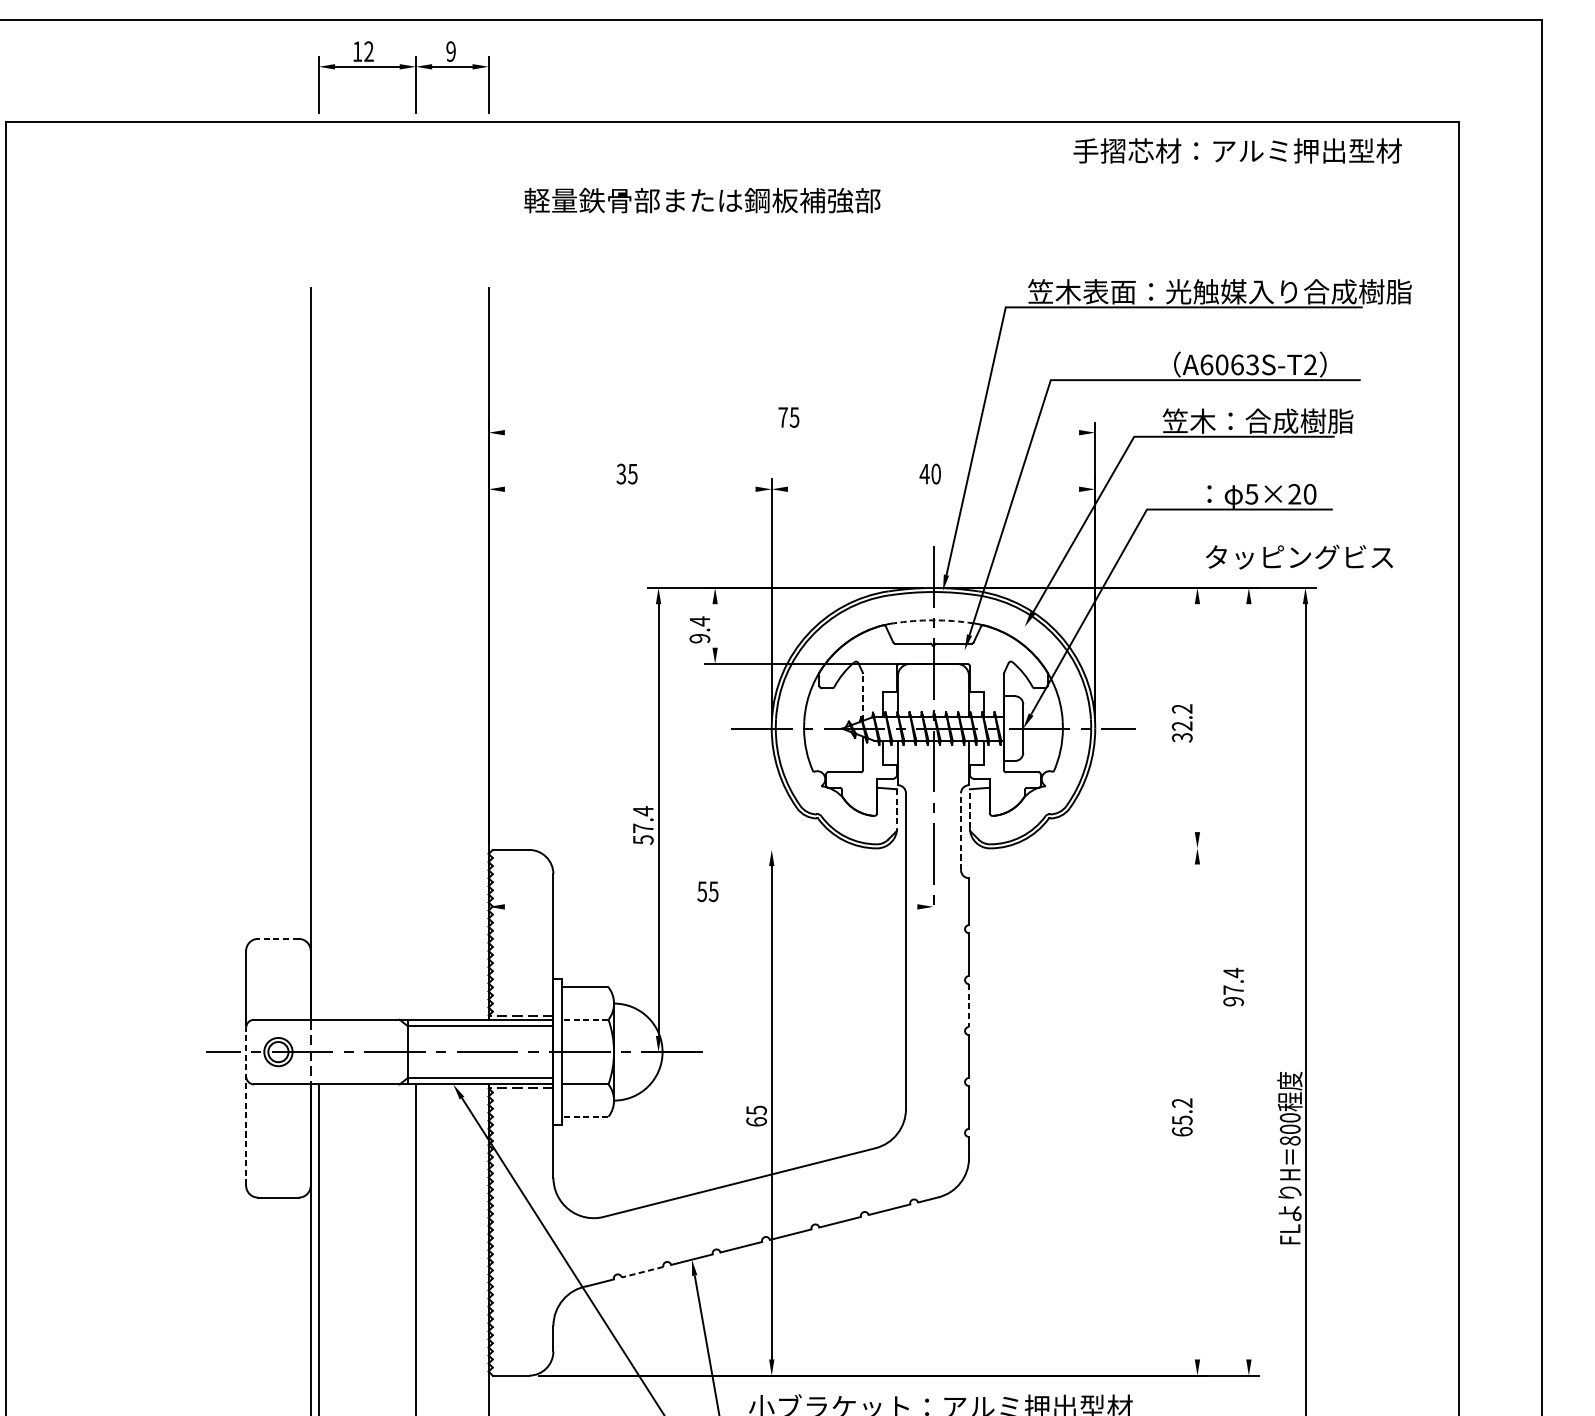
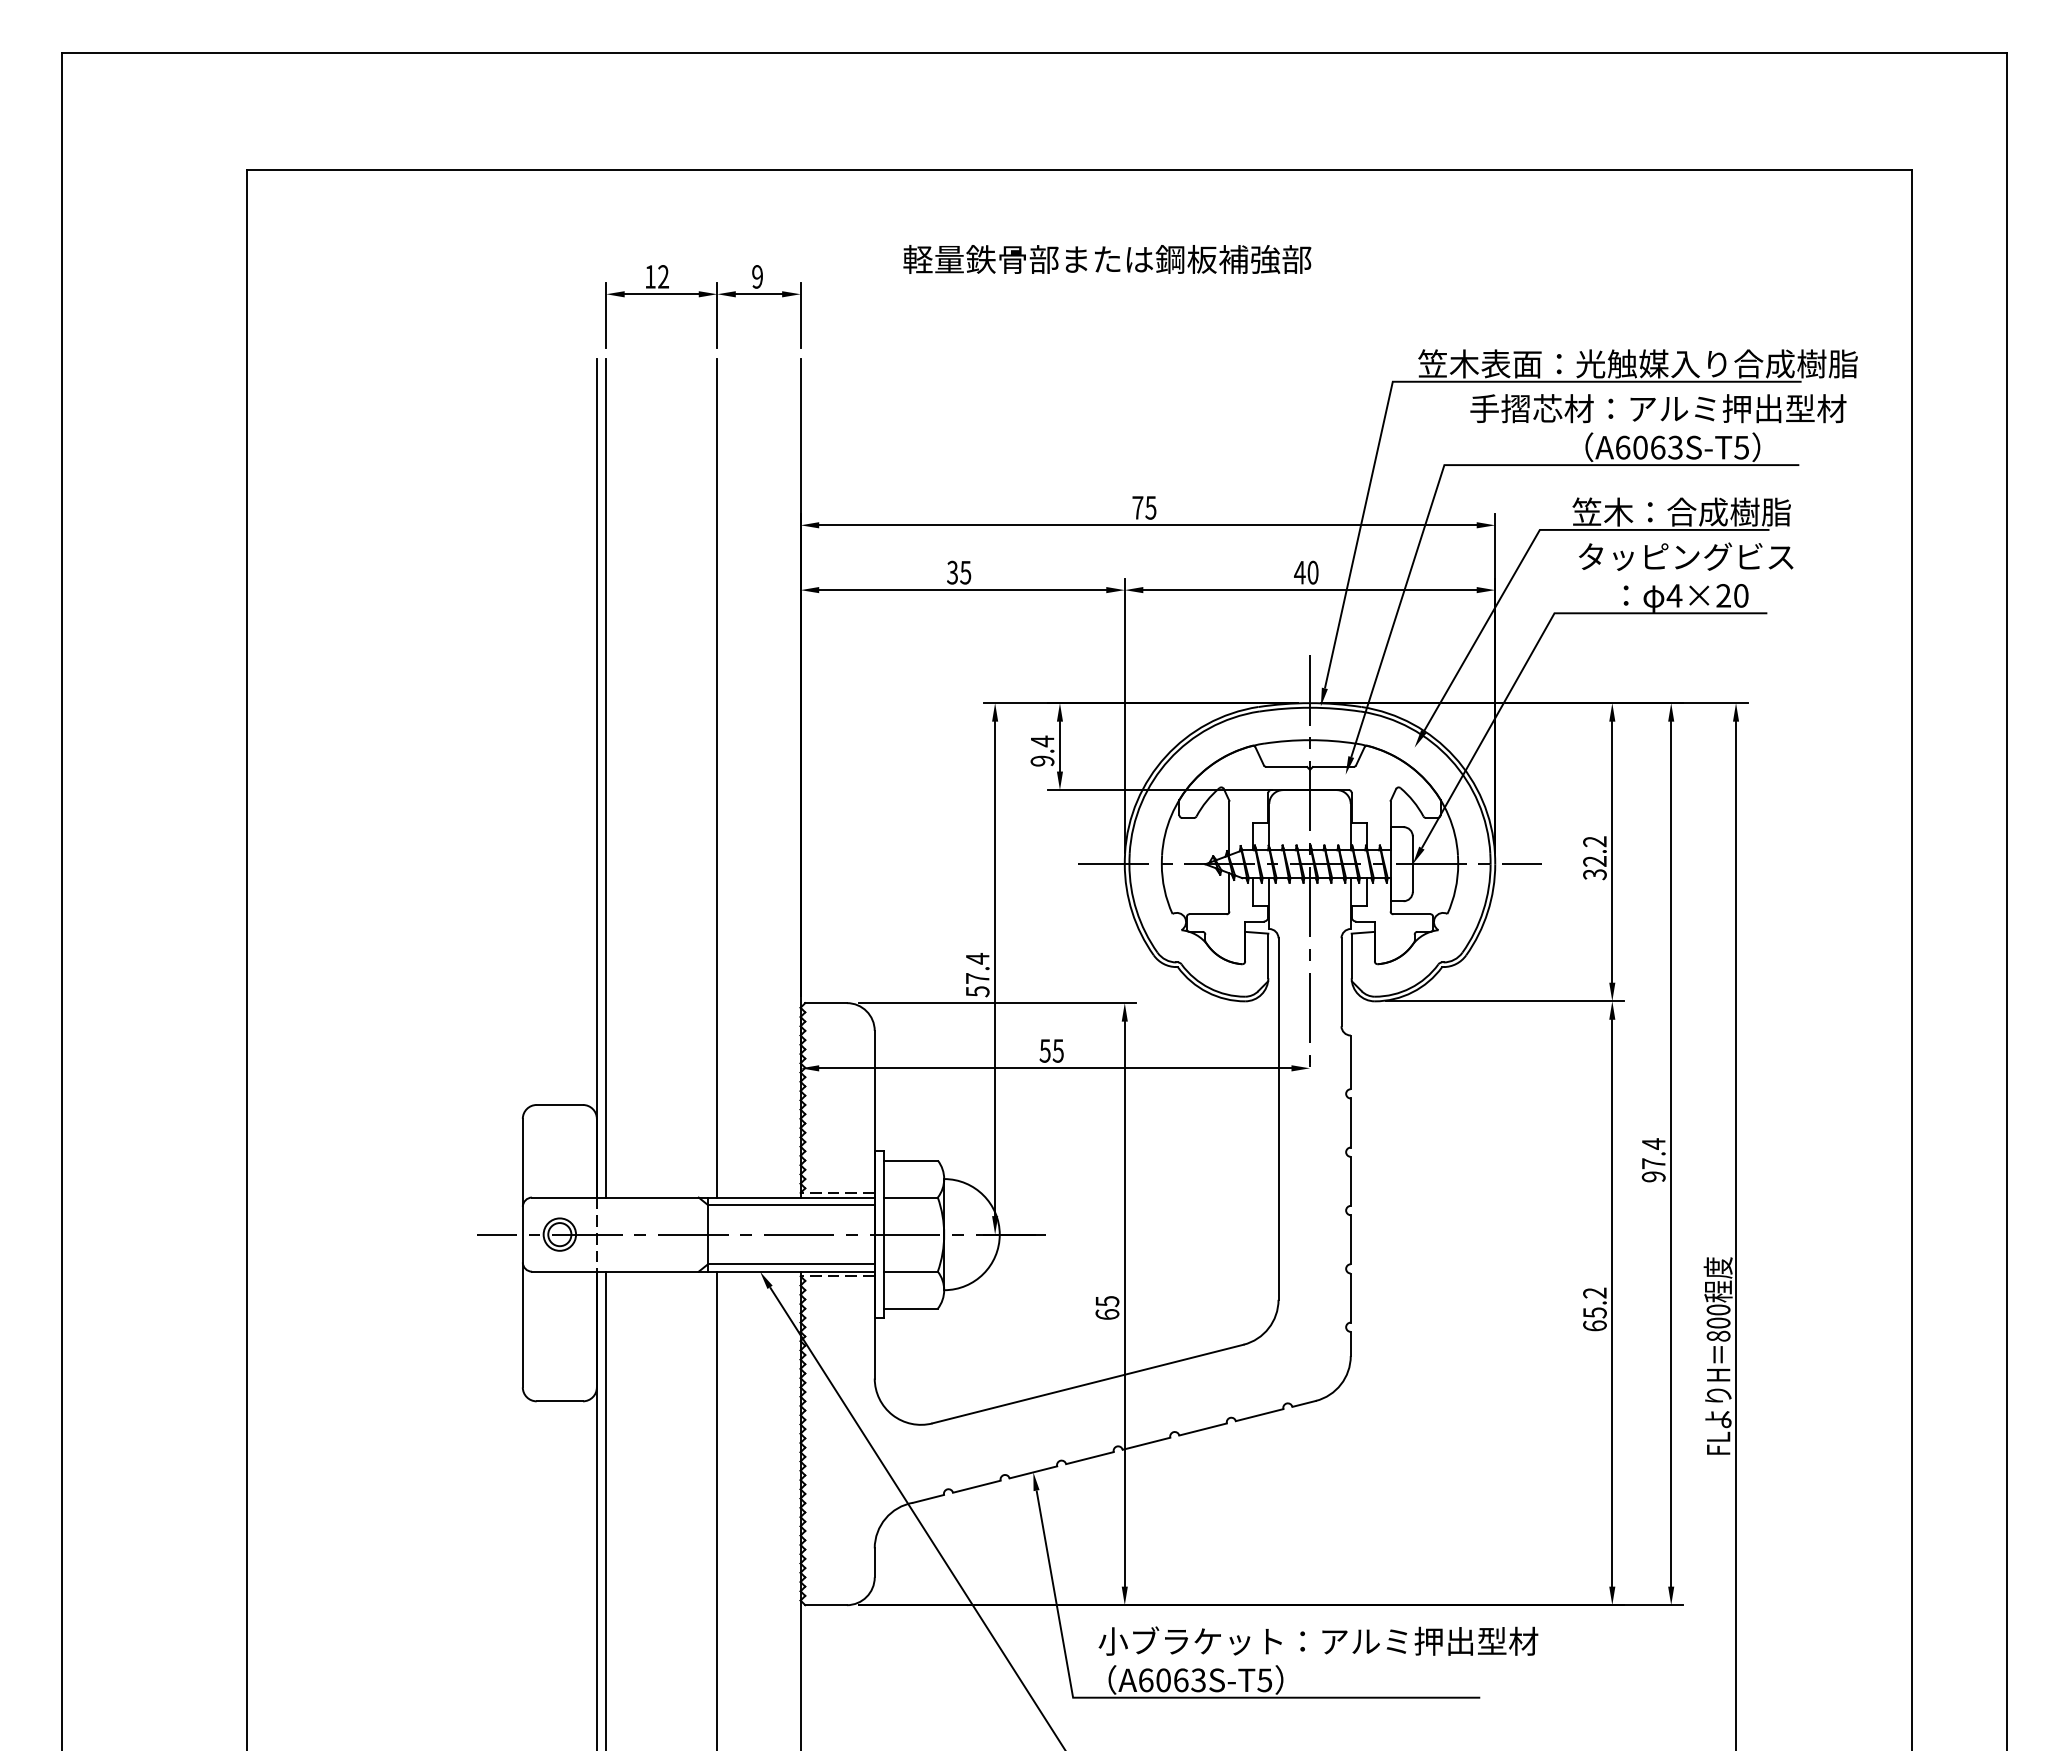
part: (400, 69) -> (699, 297), moved
text: (1237, 150) -> (1658, 408), moved
text: (702, 200) -> (1107, 259), moved
text: (1310, 364) -> (1741, 447), A6063S-T2 -> A6063S-T5
line: (791, 432) -> (1147, 525), added
line: (630, 489) -> (962, 590), added
line: (933, 489) -> (1309, 590), added
text: (1251, 494) -> (1674, 595), 5×20 -> 4×20
text: (1299, 556) -> (1686, 556), moved
arc: (933, 620) -> (1310, 740), dashed -> solid
line: (714, 625) -> (1059, 746), added
line: (319, 653) -> (606, 778), added
line: (416, 653) -> (717, 778), added
line: (863, 697) -> (1229, 828), dashed -> solid
line: (1197, 717) -> (1612, 851), added
line: (969, 808) -> (1351, 955), dashed -> solid
line: (897, 809) -> (1268, 956), dashed -> solid
line: (960, 831) -> (1341, 982), dashed -> solid
line: (1103, 848) -> (1504, 1001), added
line: (660, 850) -> (997, 1003), added
line: (711, 907) -> (1055, 1068), added
line: (278, 938) -> (559, 1104), dashed -> solid
line: (1249, 981) -> (1671, 1153), added
line: (968, 1005) -> (1350, 1181), dashed -> solid
line: (584, 1019) -> (910, 1197), dashed -> solid
line: (245, 1106) -> (522, 1296), dashed -> solid
line: (1197, 1111) -> (1612, 1302), added
line: (584, 1116) -> (910, 1308), dashed -> solid
line: (642, 1272) -> (976, 1486), dashed -> solid

